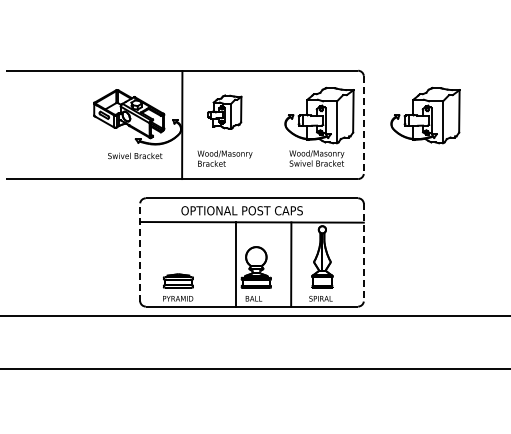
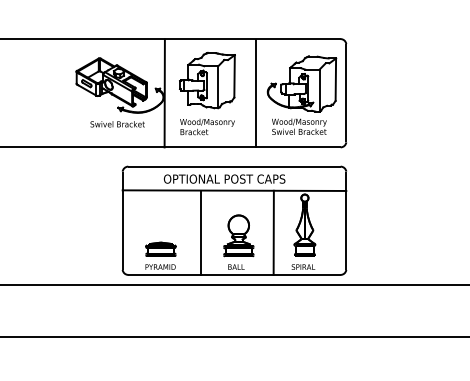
part: (224, 111) -> (206, 79), size x1.67
part: (425, 115) -> (407, 83), removed
line: (273, 125) -> (255, 93), added
line: (363, 125) -> (345, 93), dashed -> solid
line: (140, 251) -> (122, 219), dashed -> solid
line: (363, 252) -> (345, 220), dashed -> solid
line: (236, 264) -> (200, 232), moved

